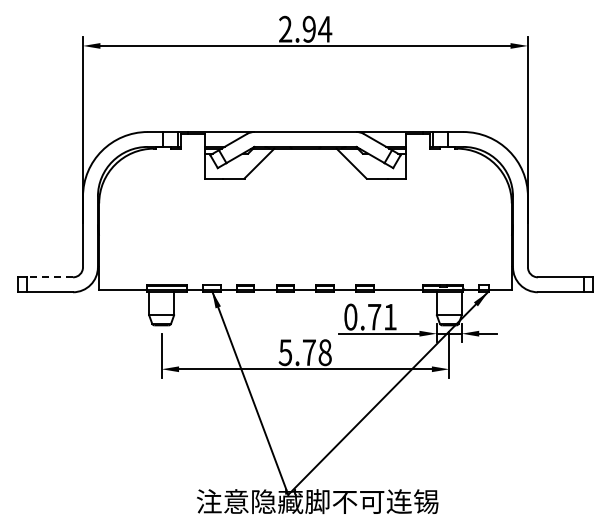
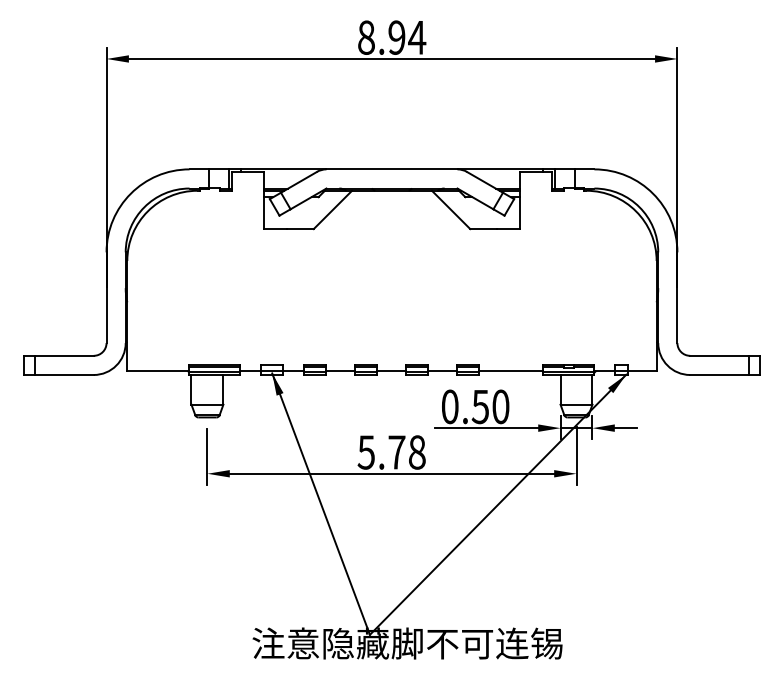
text: (285, 28) -> (366, 36), 2.94 -> 8.94
line: (49, 277) -> (63, 356), dashed -> solid
text: (381, 316) -> (489, 406), 0.71 -> 0.50

